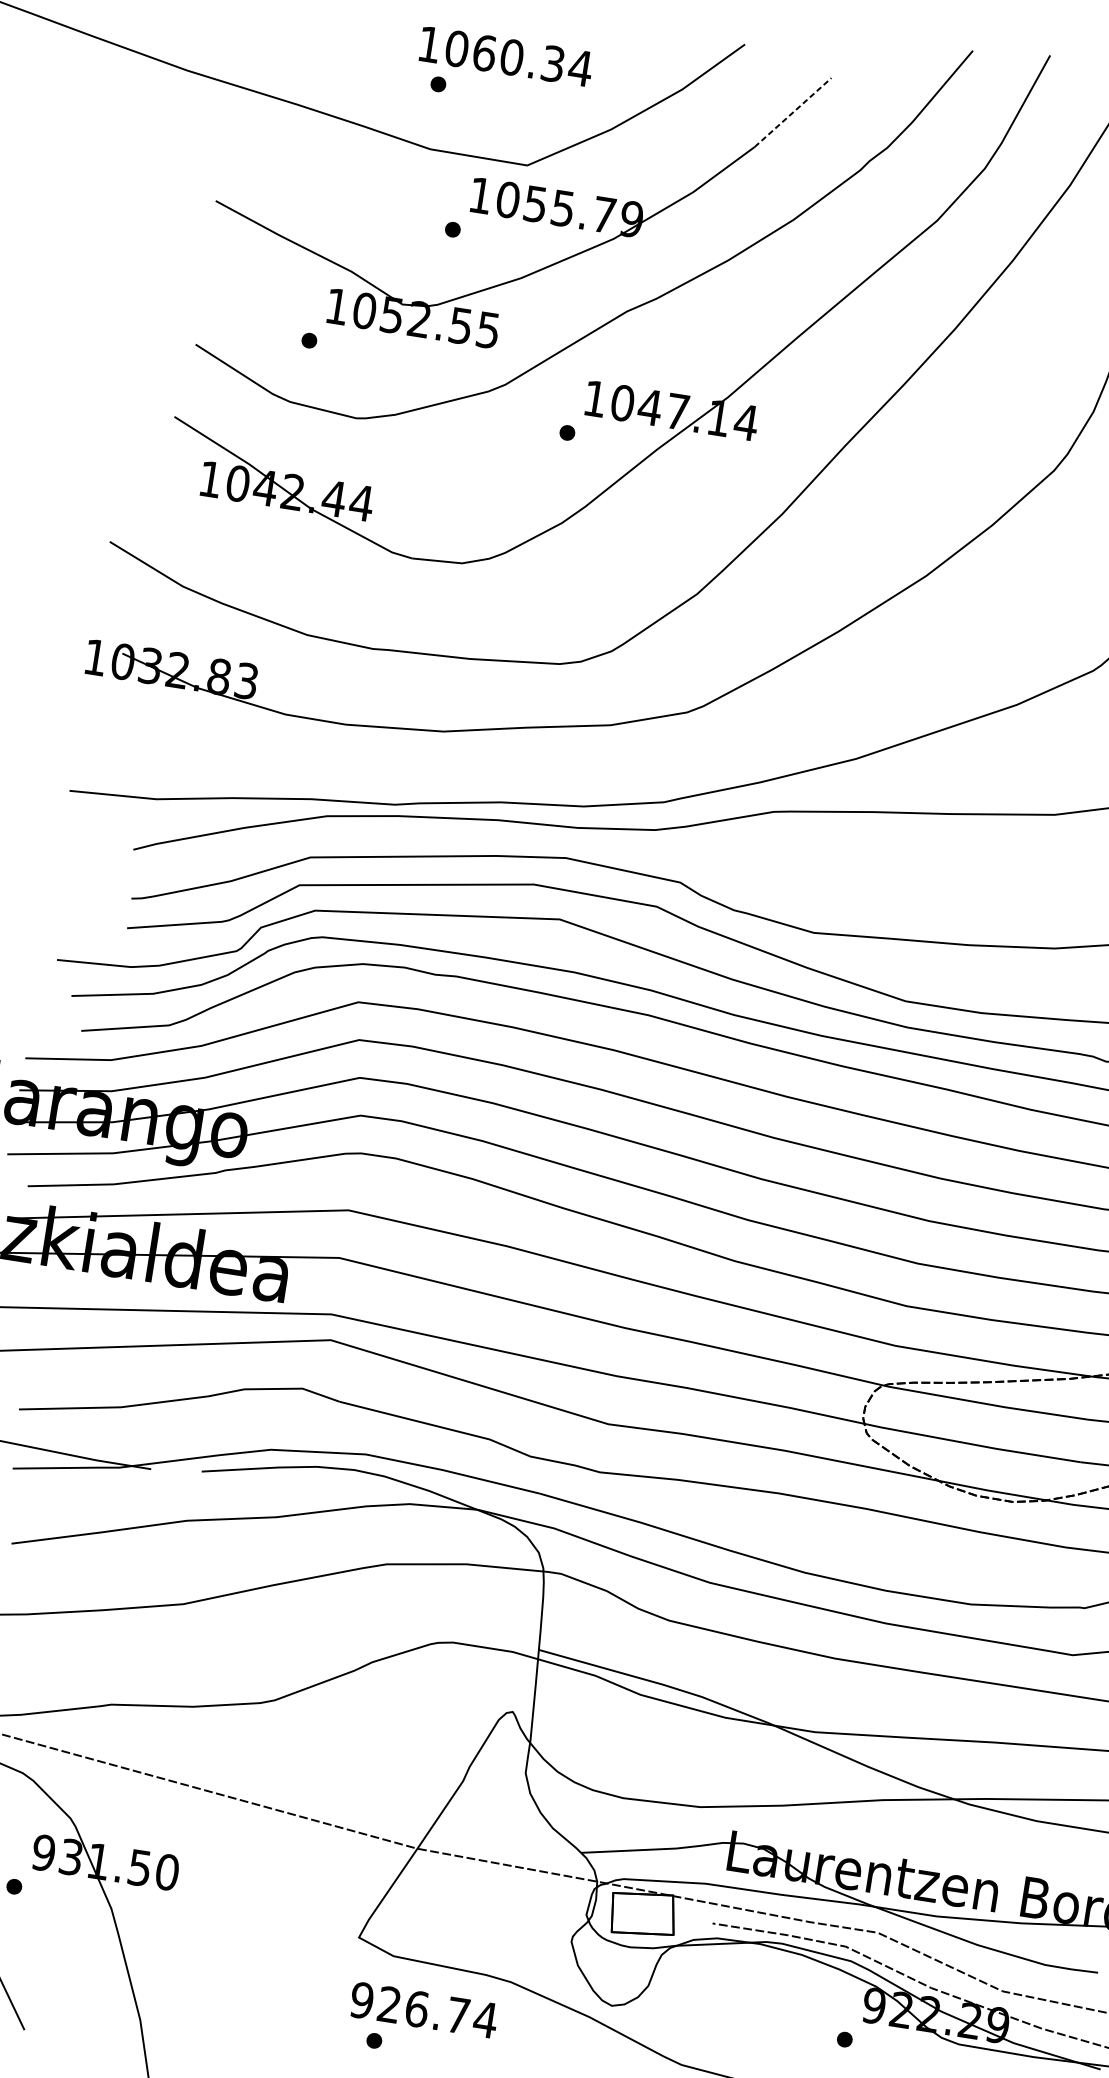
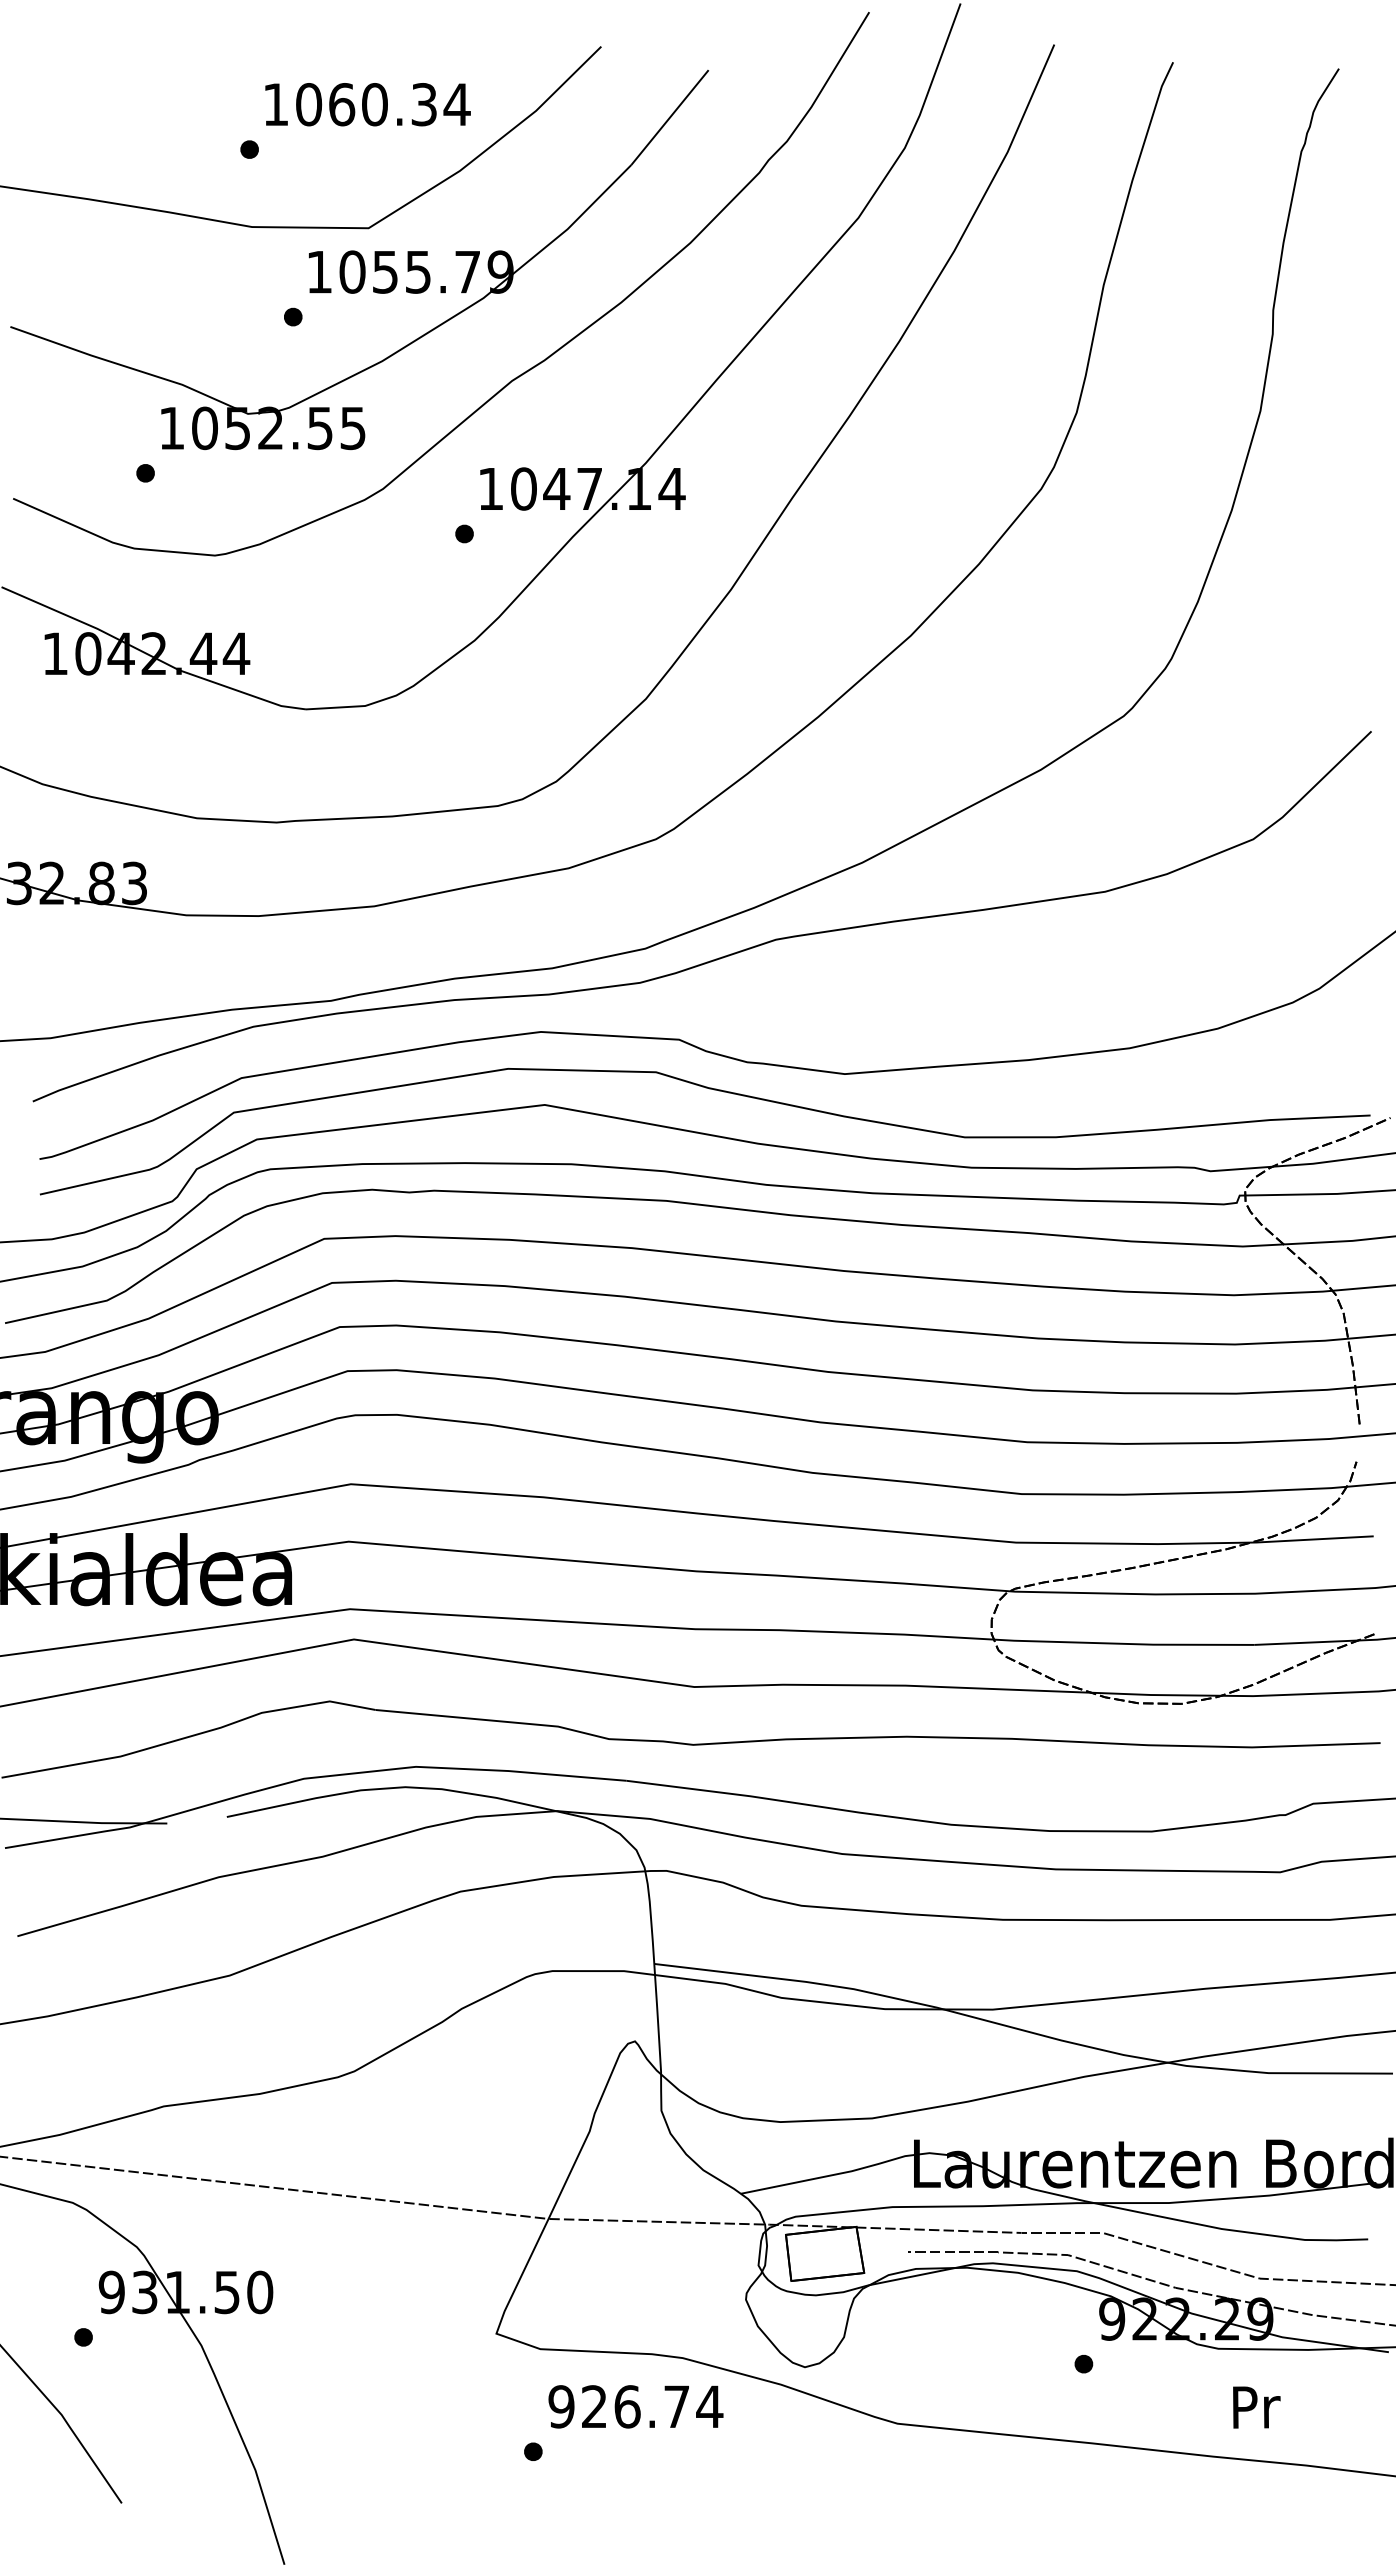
text: (505, 56) -> (367, 104), moved
line: (793, 112) -> (670, 117), dashed -> solid
text: (423, 2009) -> (635, 2406), moved

